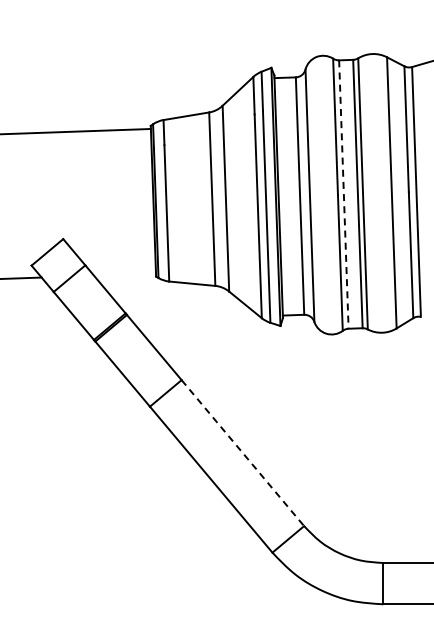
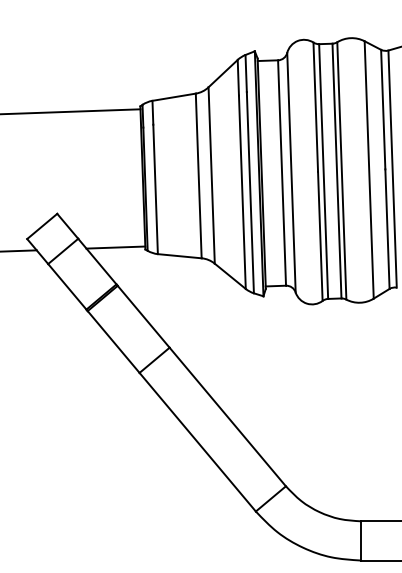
line: (343, 195) -> (323, 172), dashed -> solid
line: (125, 274) -> (116, 247), added
line: (243, 453) -> (228, 417), dashed -> solid

